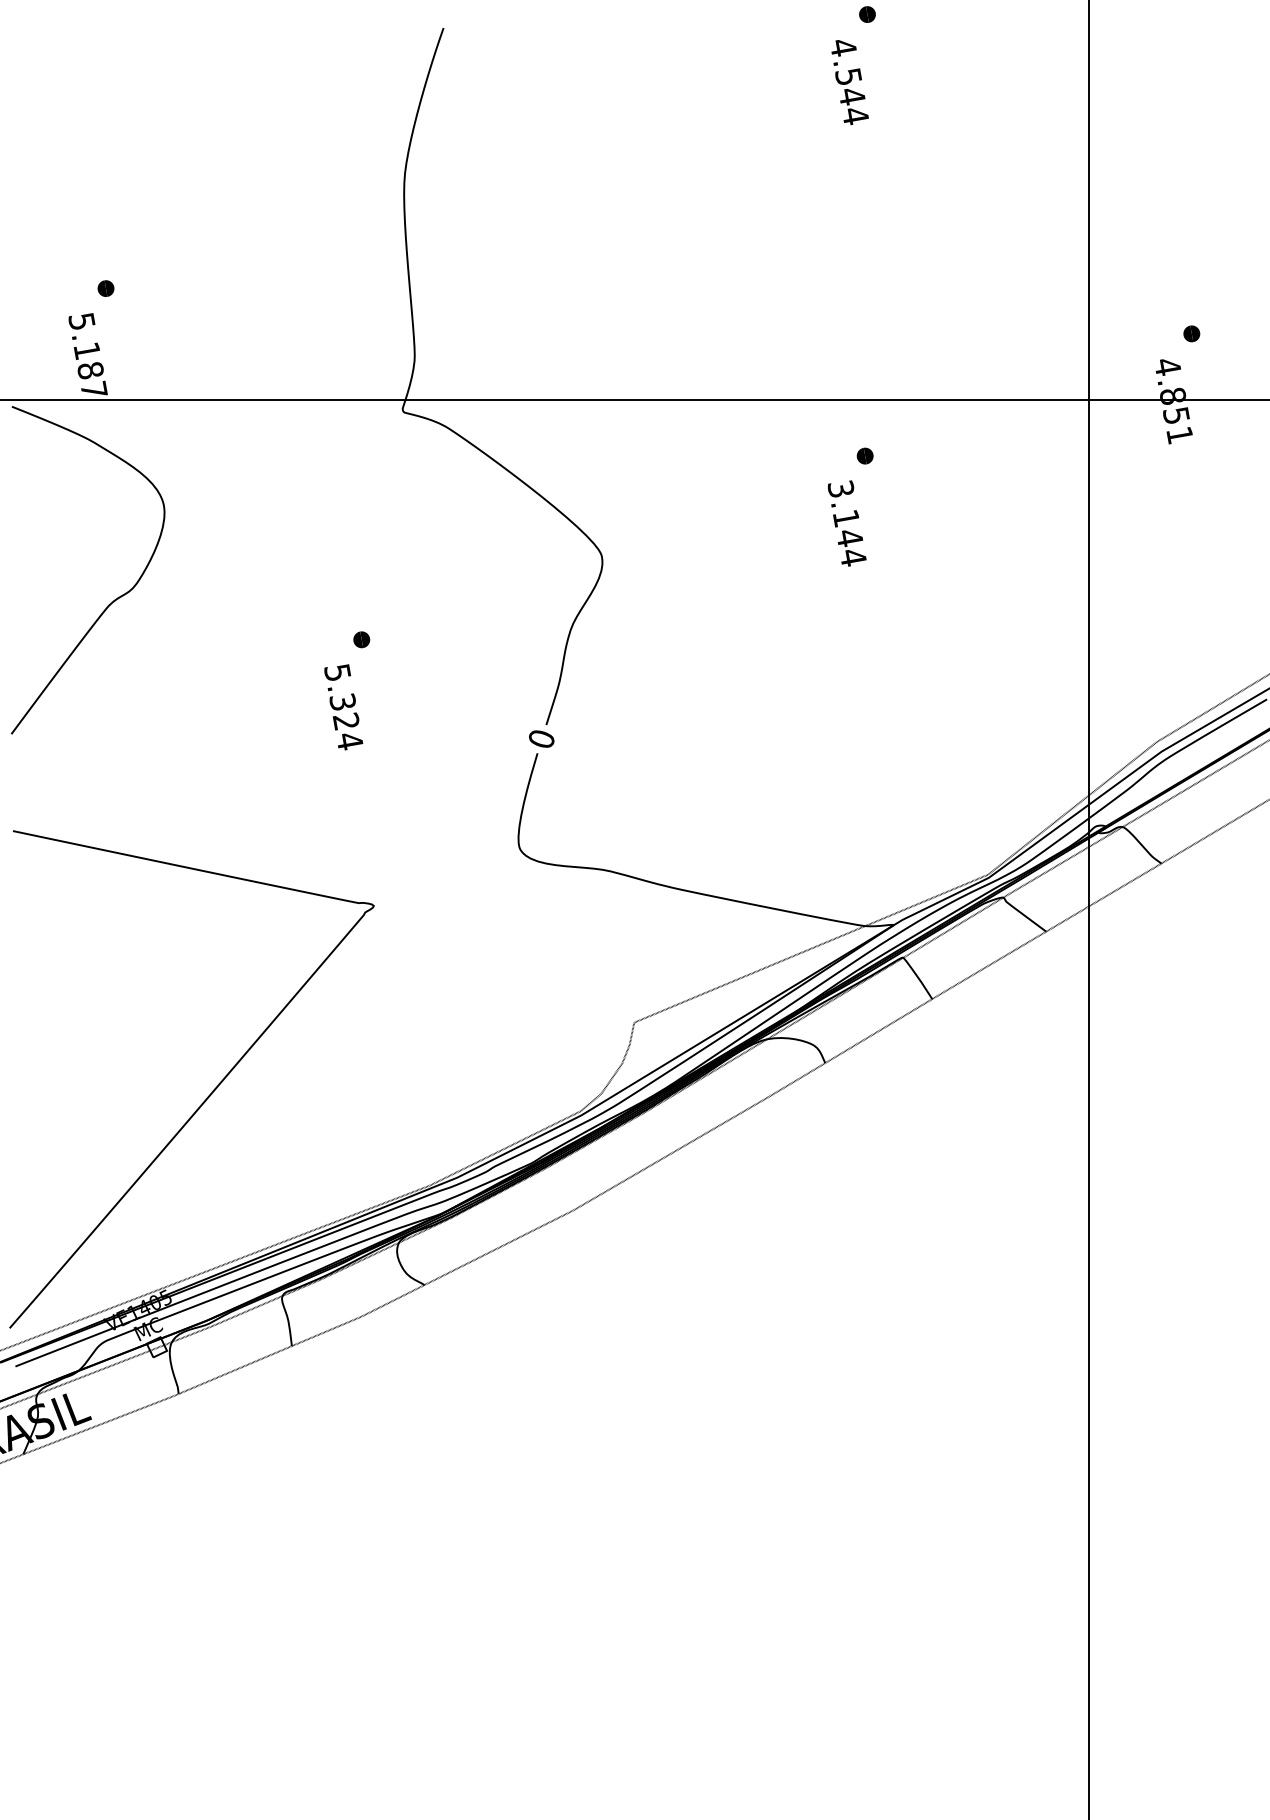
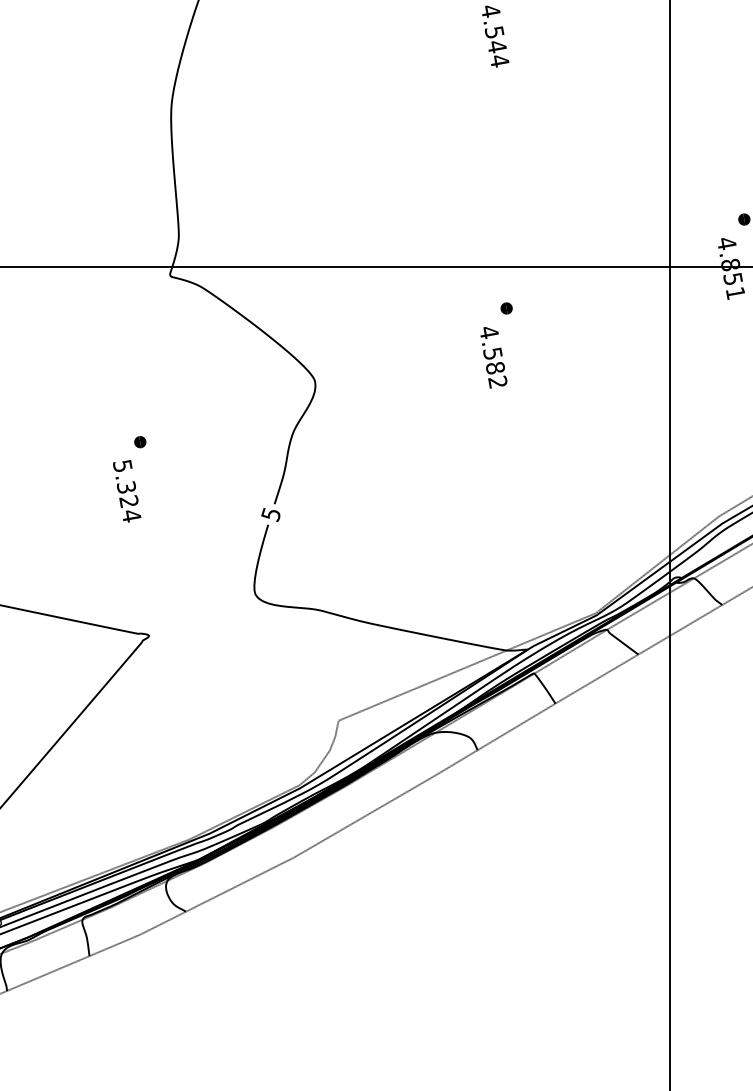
text: (846, 523) -> (493, 357), 3.144 -> 4.582
text: (540, 739) -> (270, 514), 0 -> 5

